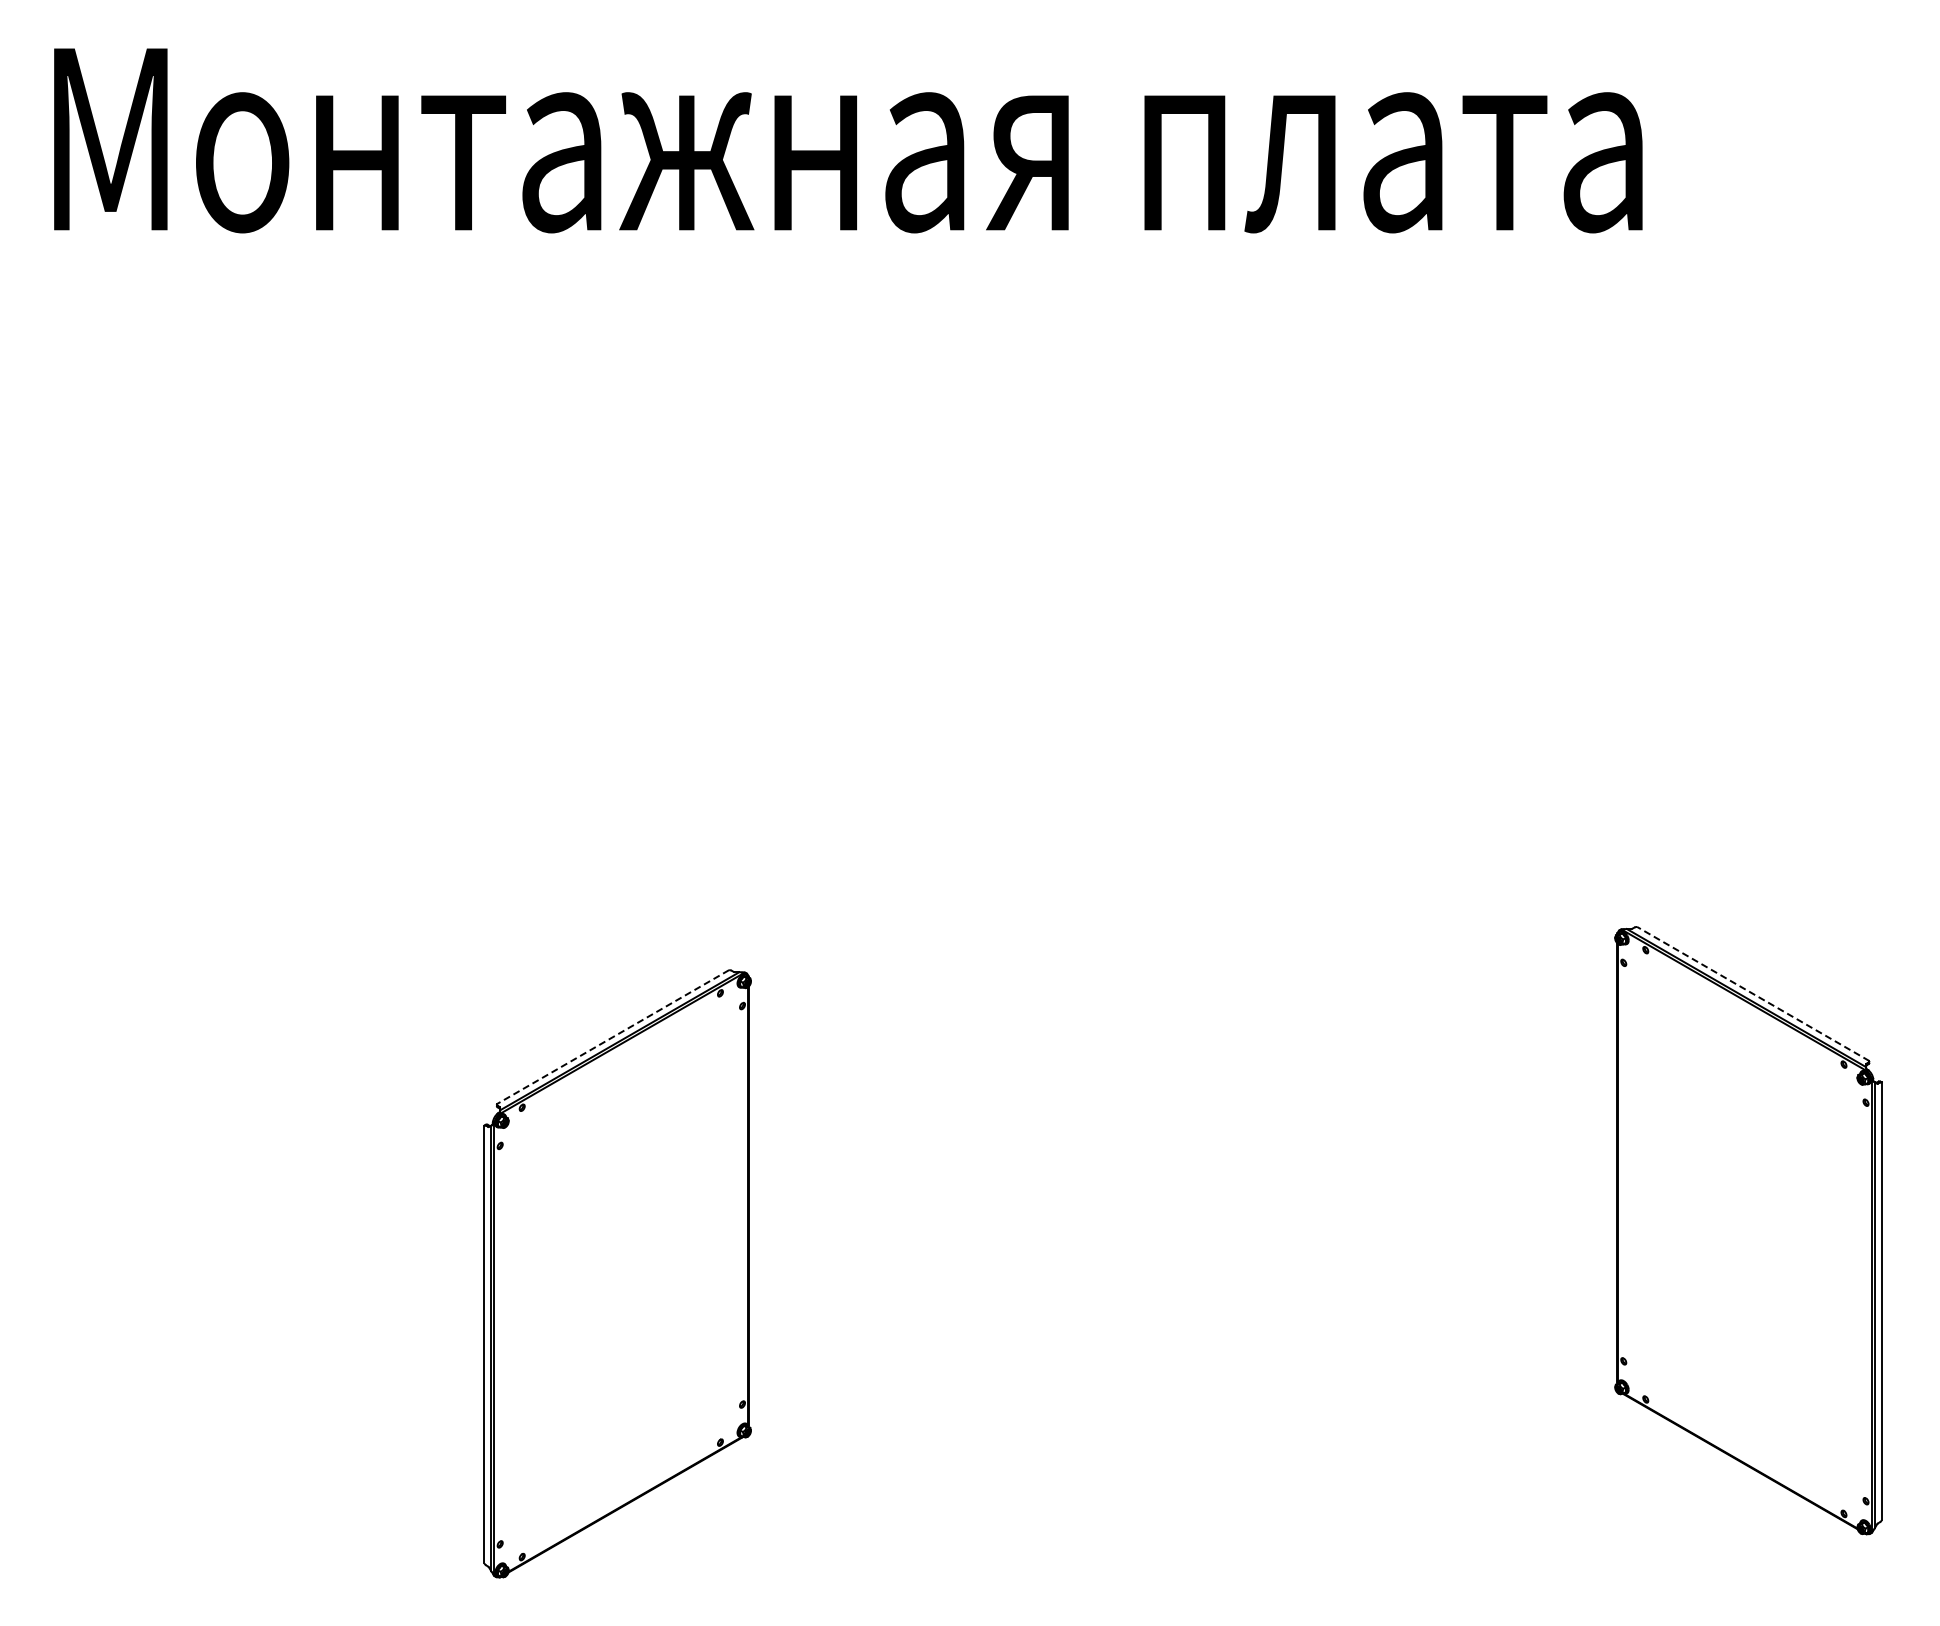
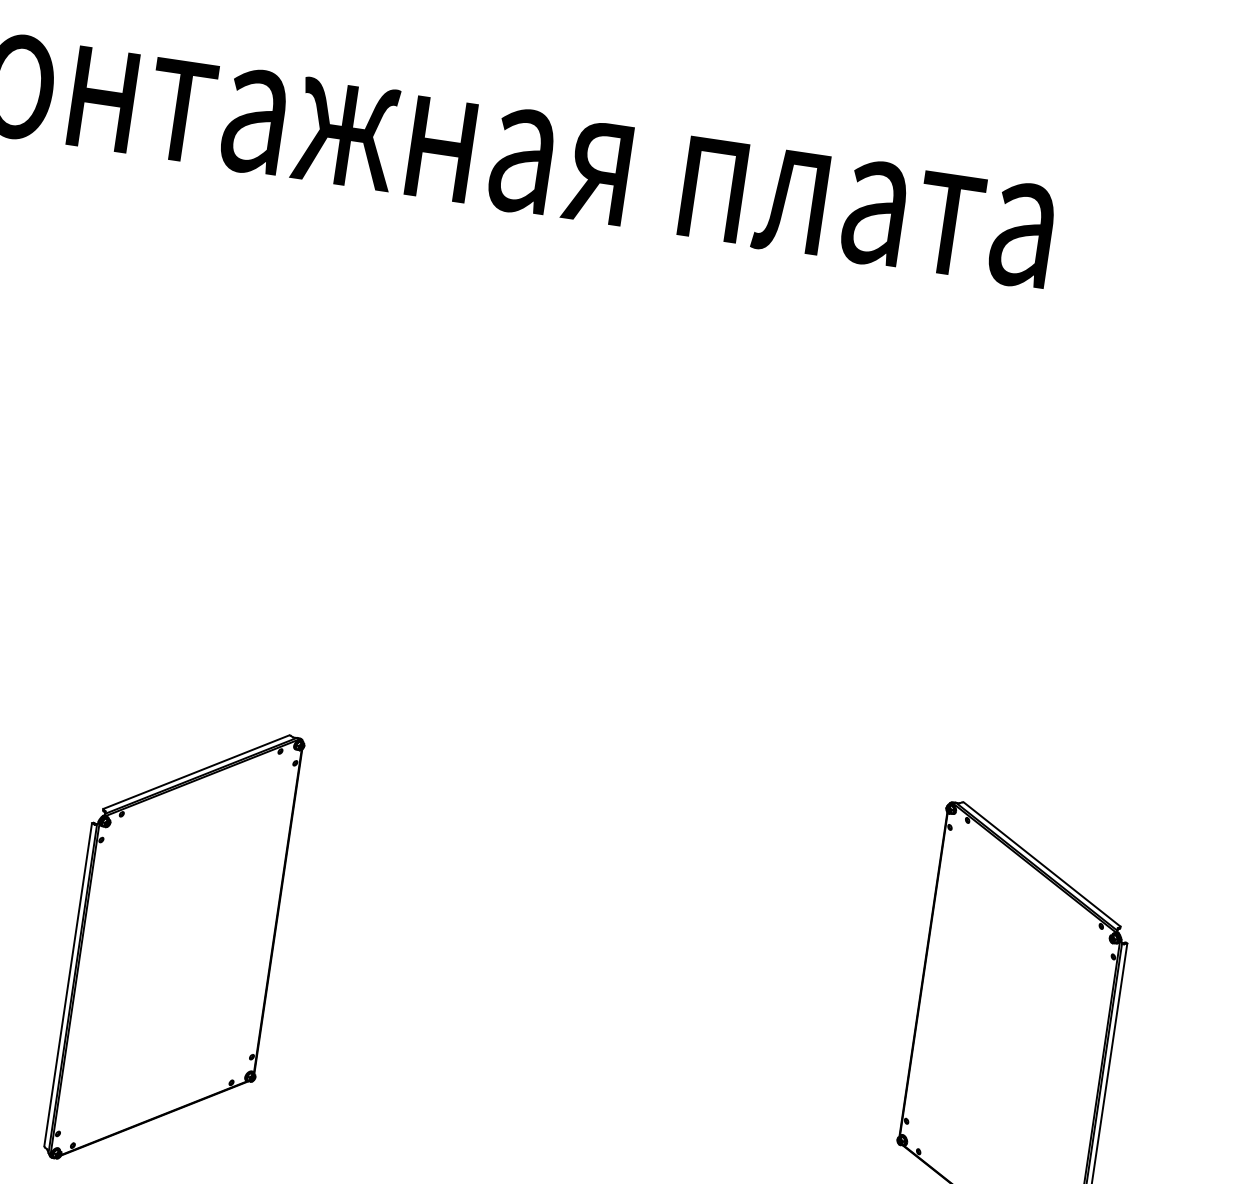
line: (1752, 993) -> (1041, 864), dashed -> solid
line: (612, 1037) -> (196, 772), dashed -> solid

